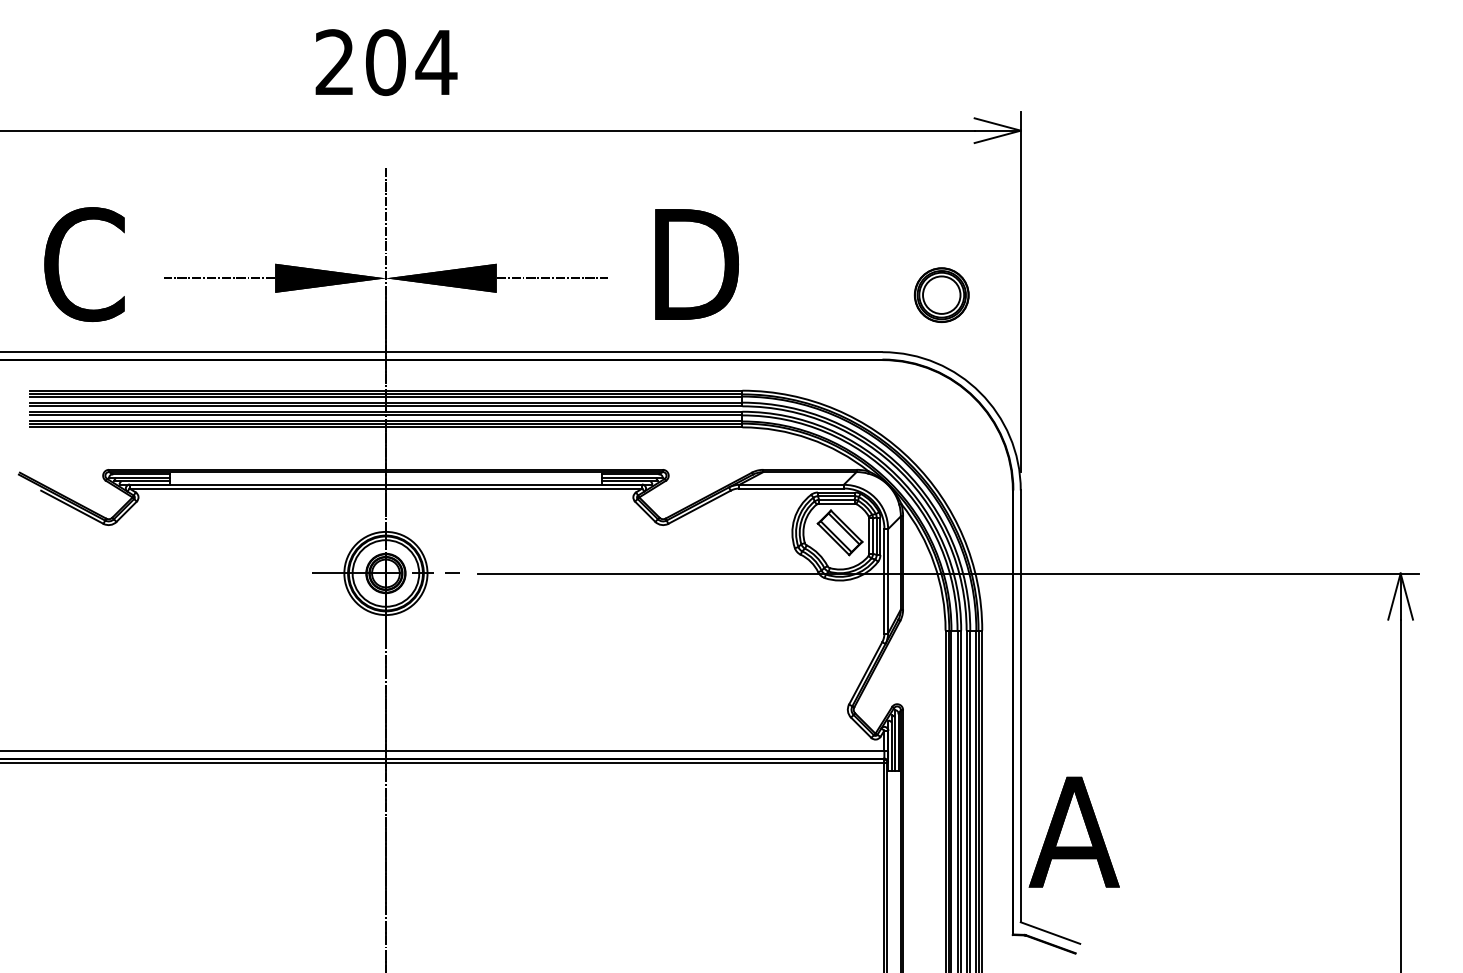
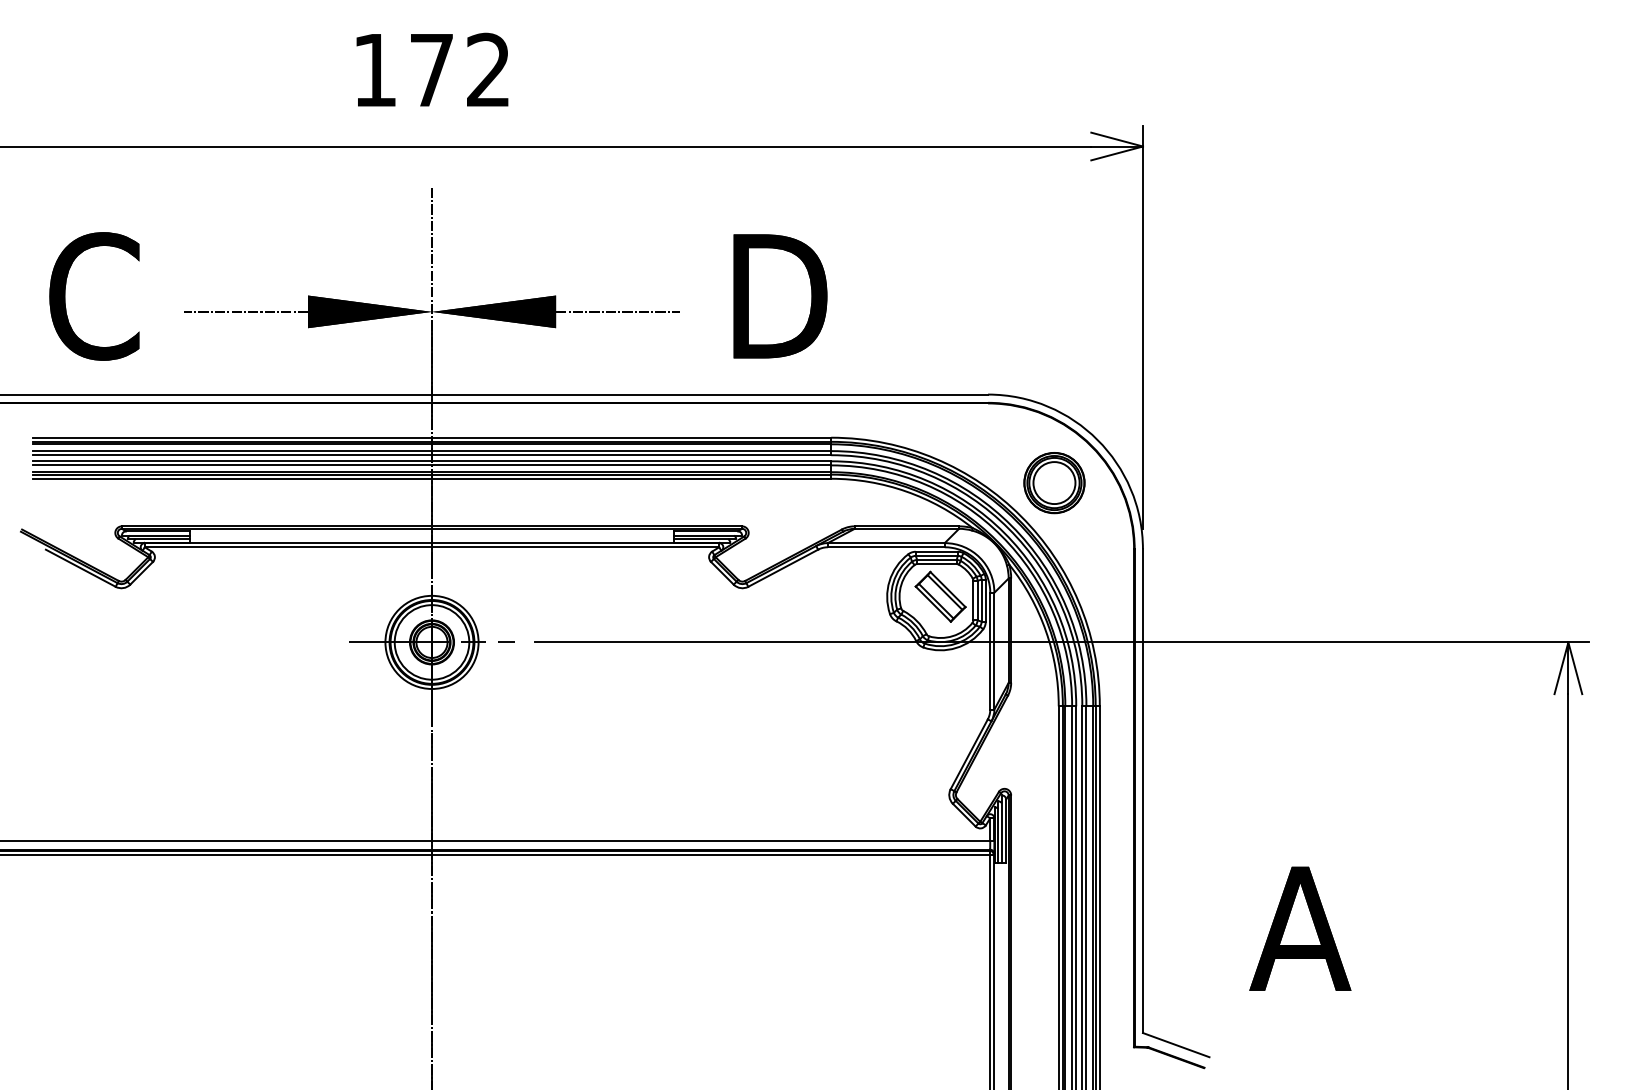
text: (386, 62) -> (432, 70), 204 -> 172
part: (941, 294) -> (1054, 482), moved
text: (1073, 831) -> (1299, 928), moved

